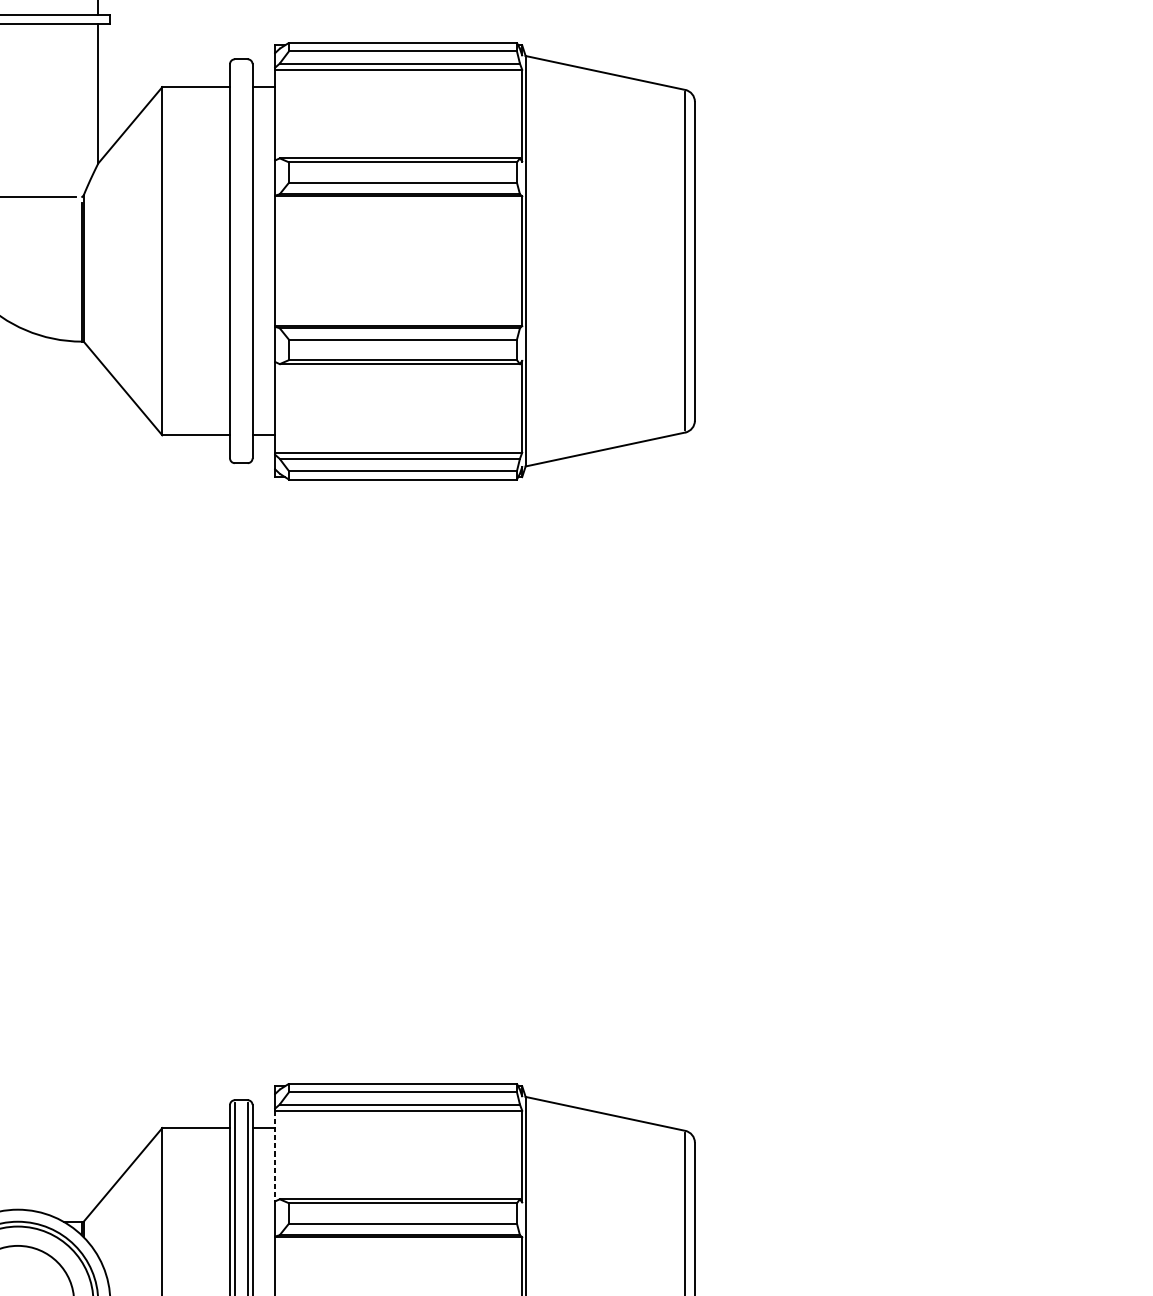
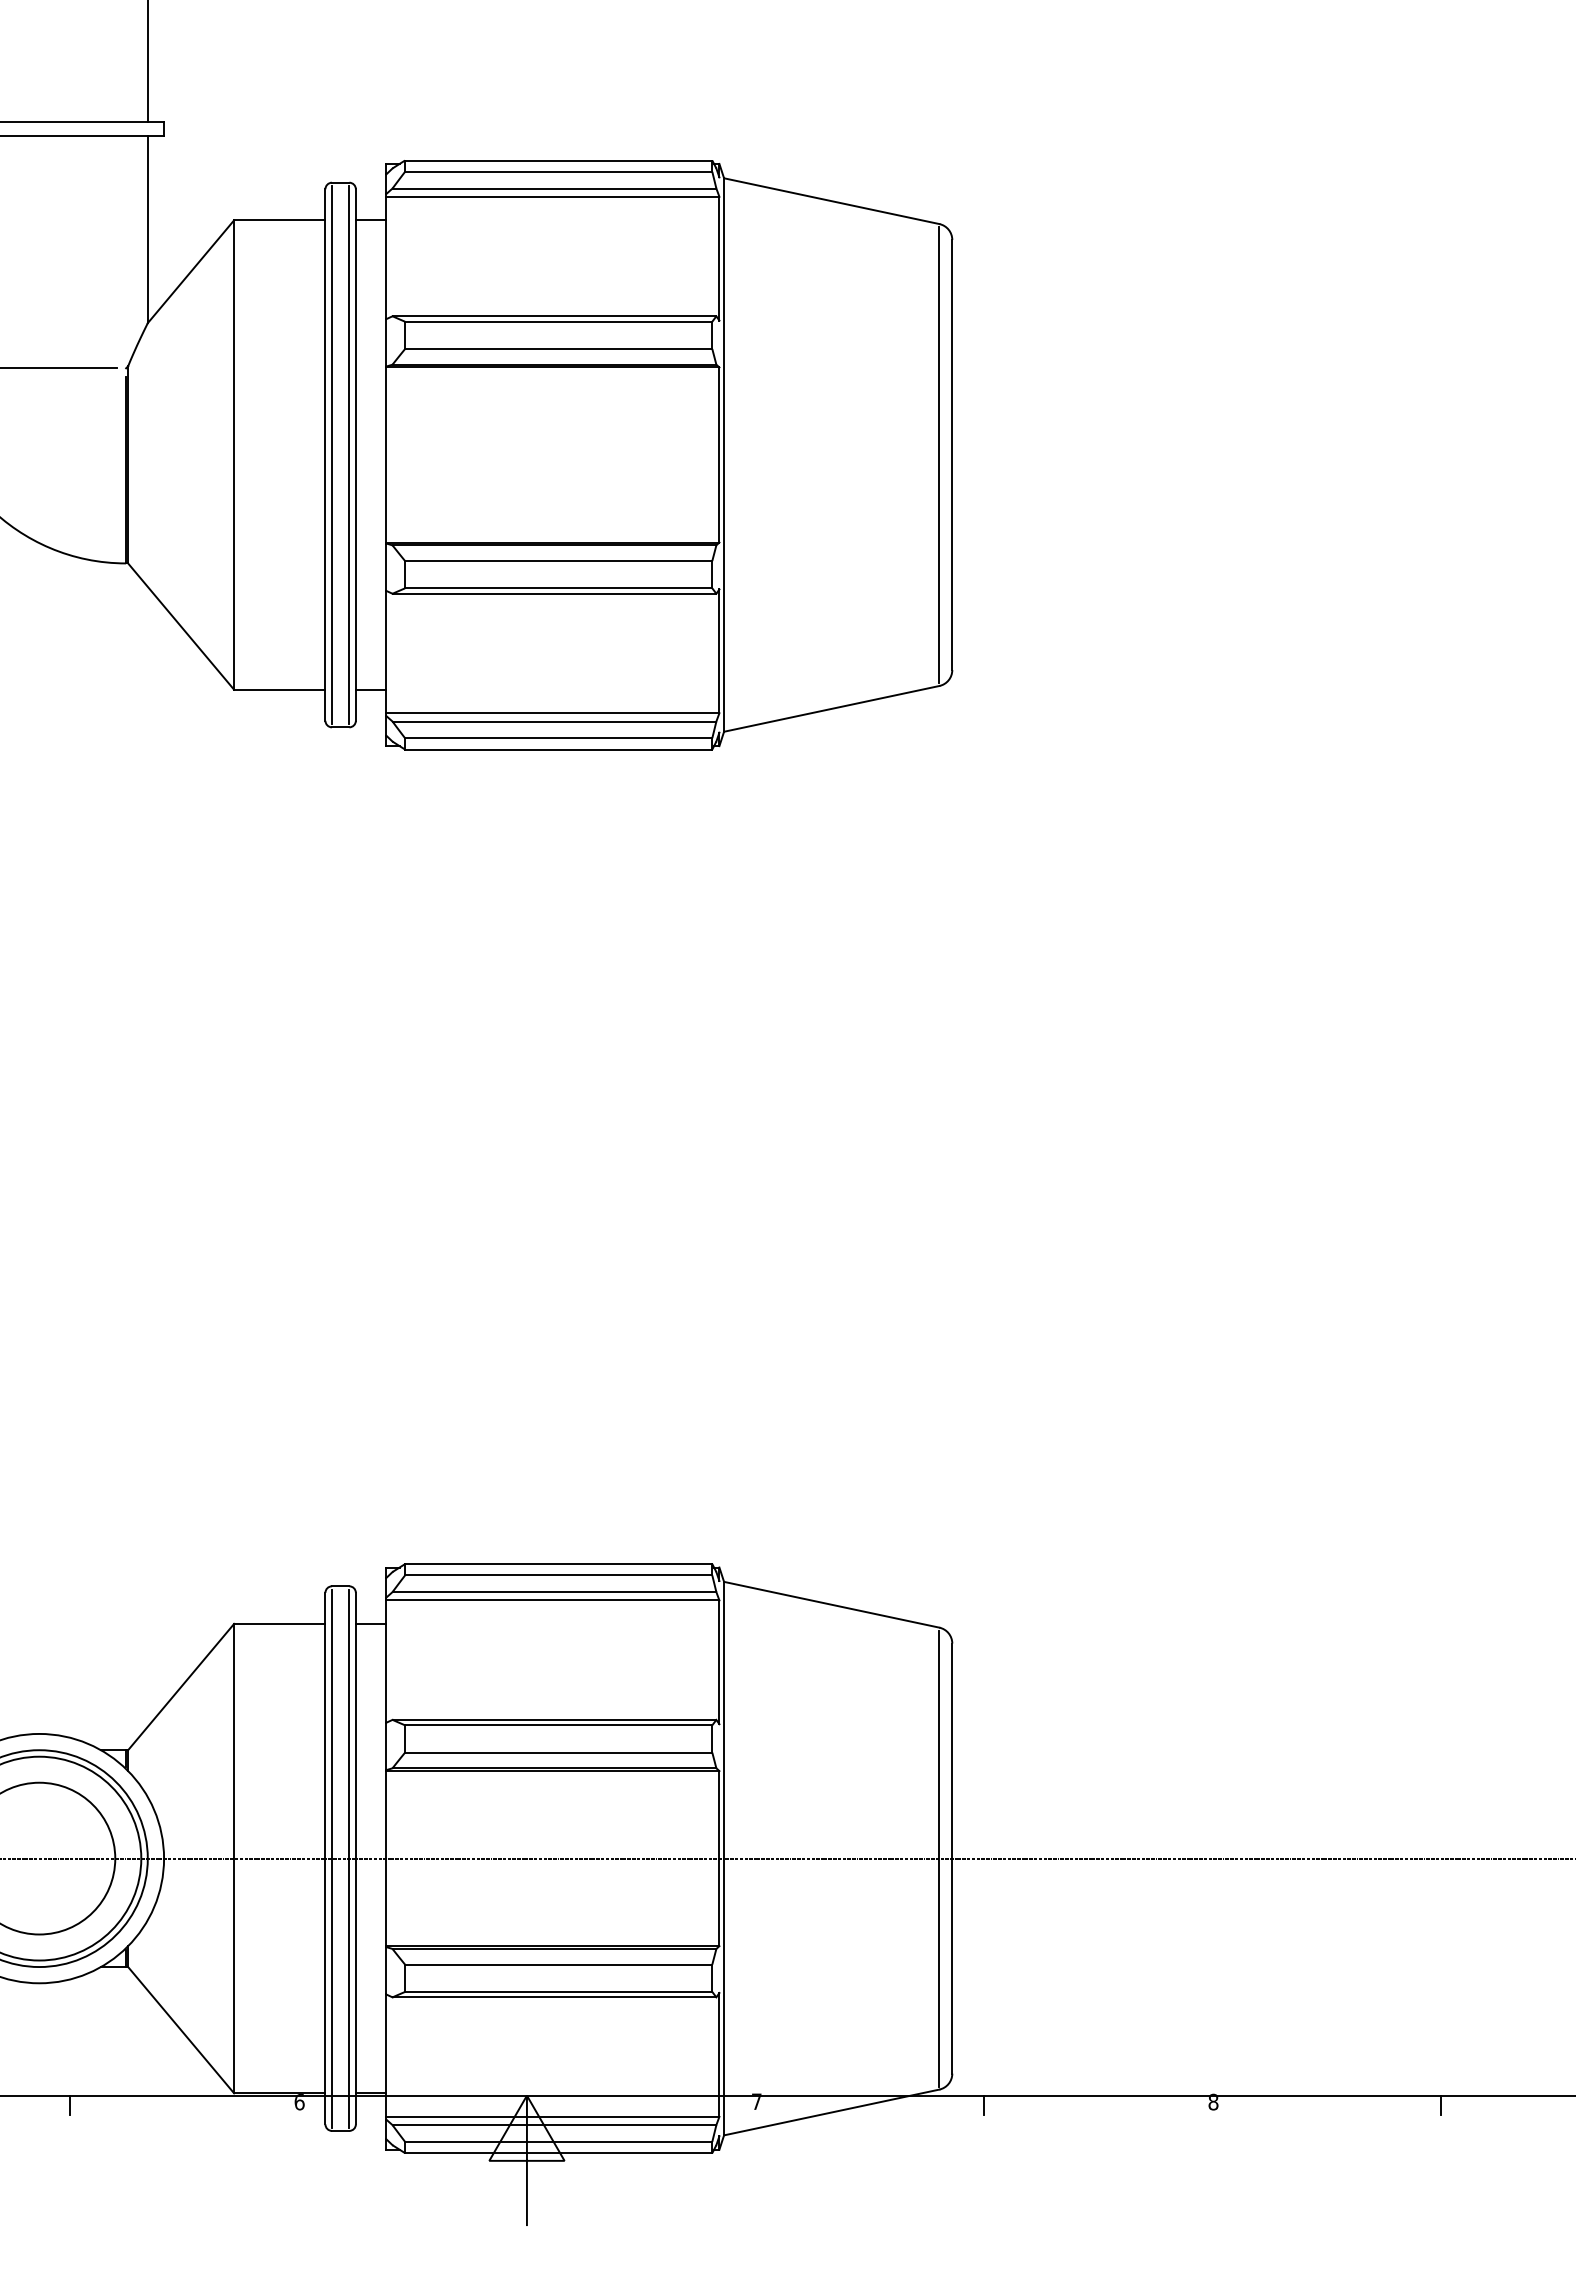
line: (234, 260) -> (331, 454), added
line: (247, 260) -> (349, 454), added
line: (275, 1156) -> (386, 1662), dashed -> solid

